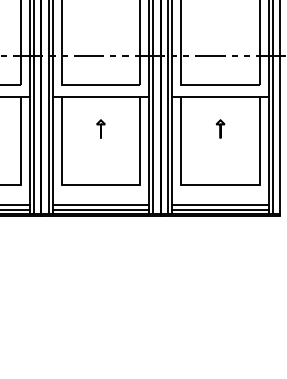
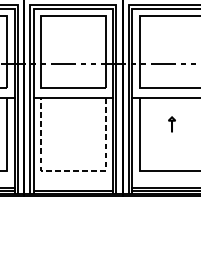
part: (100, 128) -> (73, 124), removed
line: (100, 185) -> (73, 171), solid -> dashed
line: (100, 205) -> (73, 187), removed

